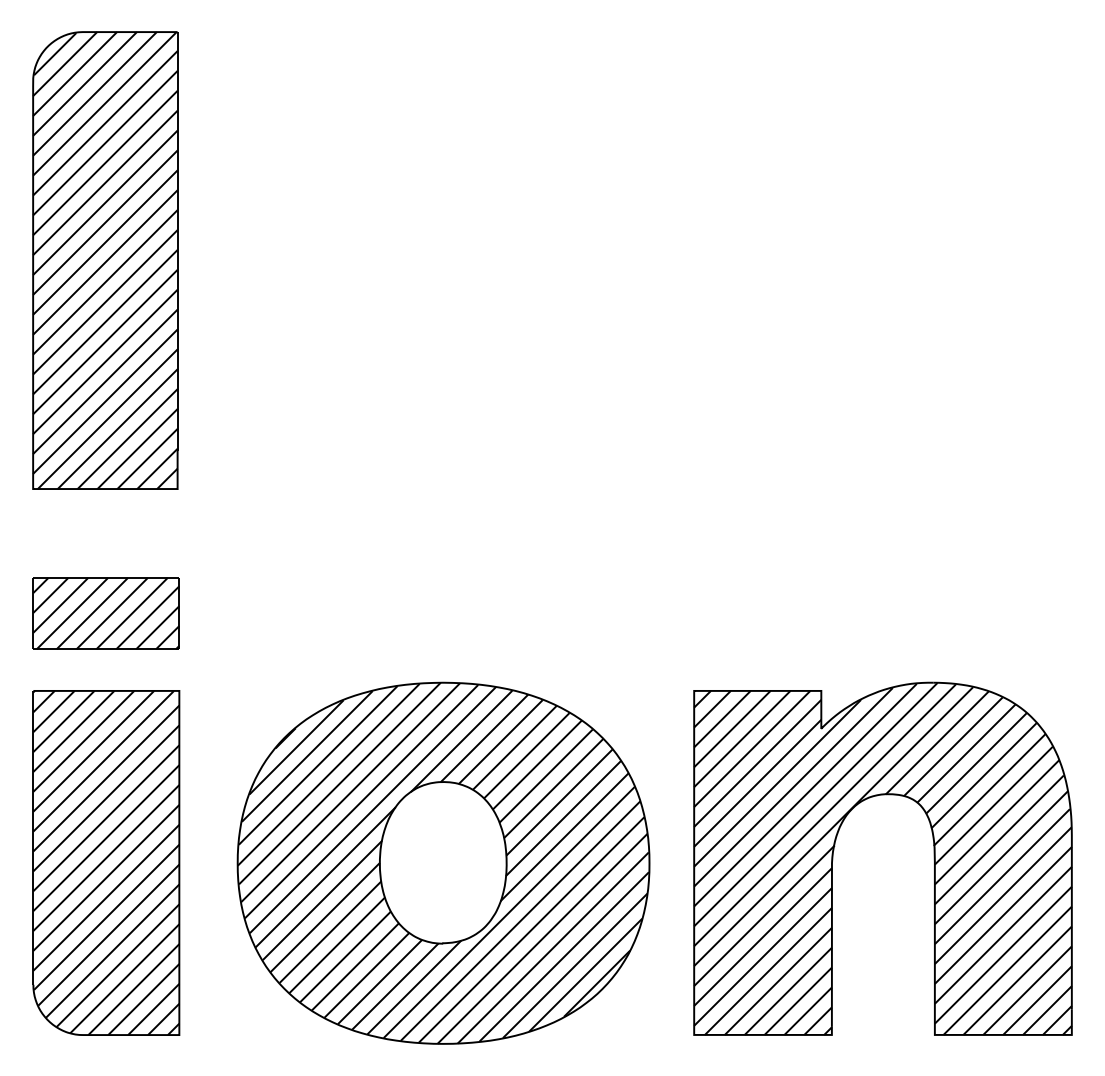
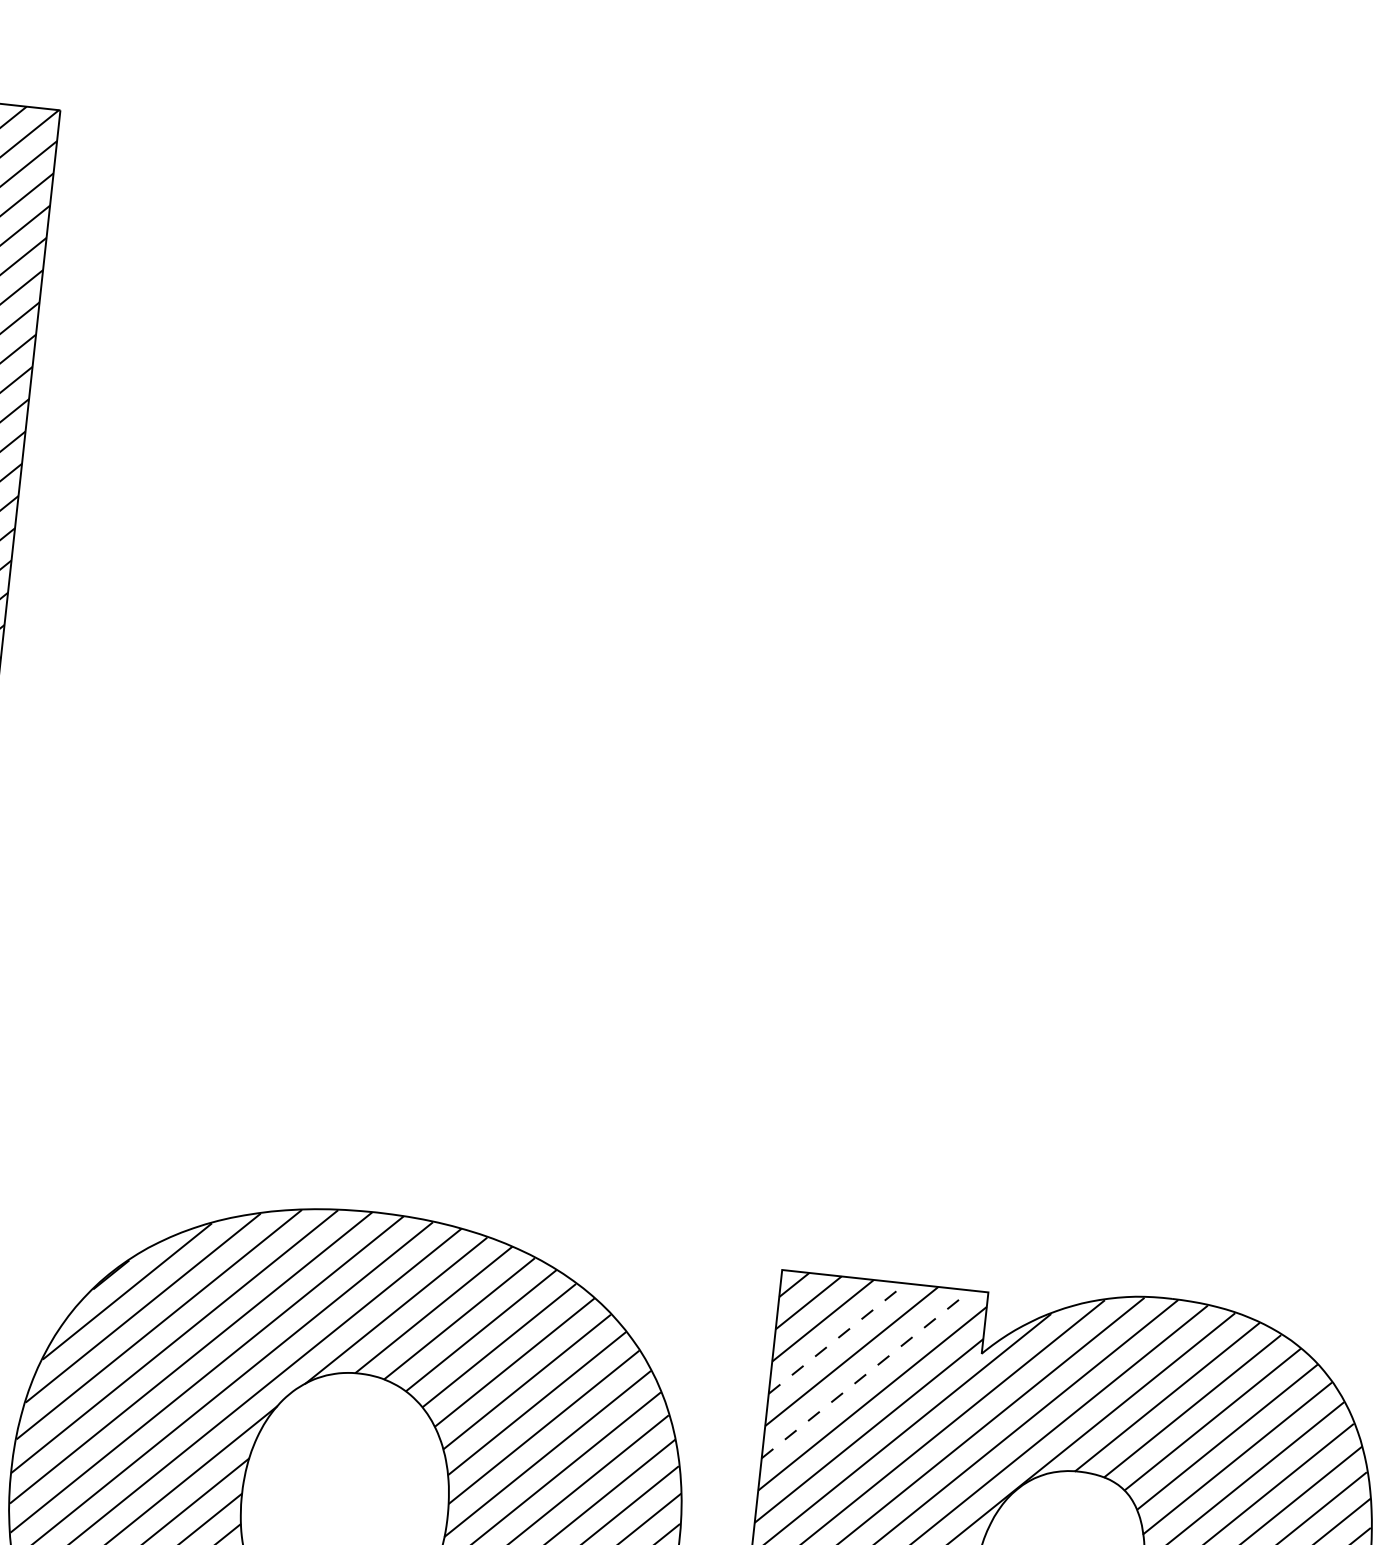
line: (732, 728) -> (837, 1337), solid -> dashed
line: (752, 748) -> (866, 1373), solid -> dashed

